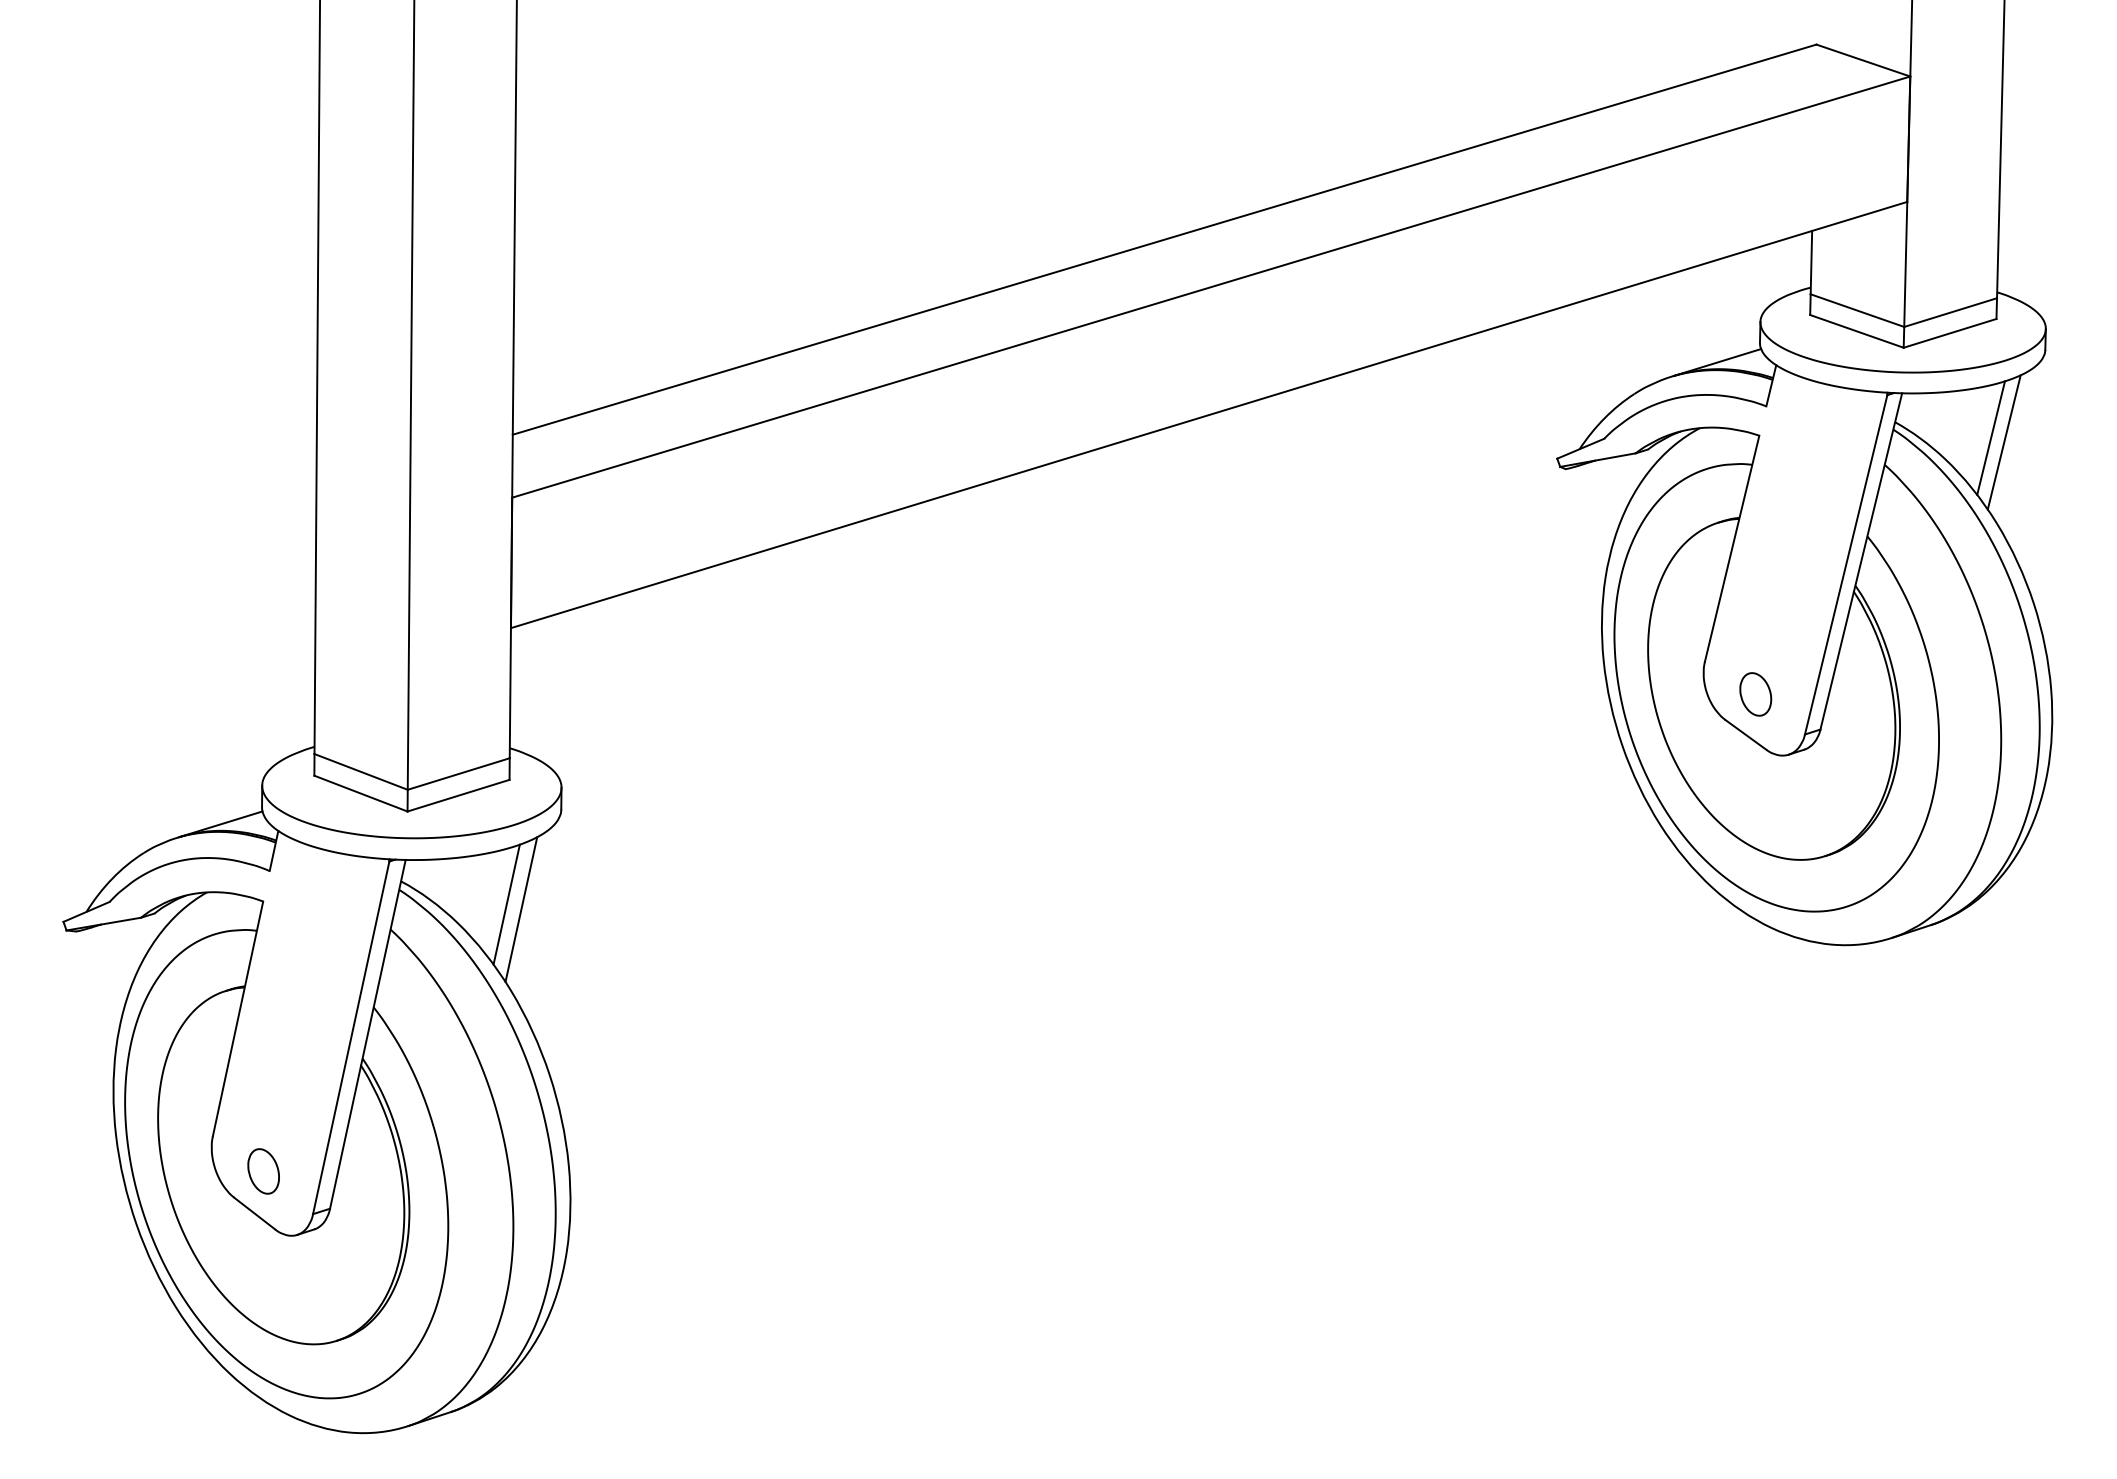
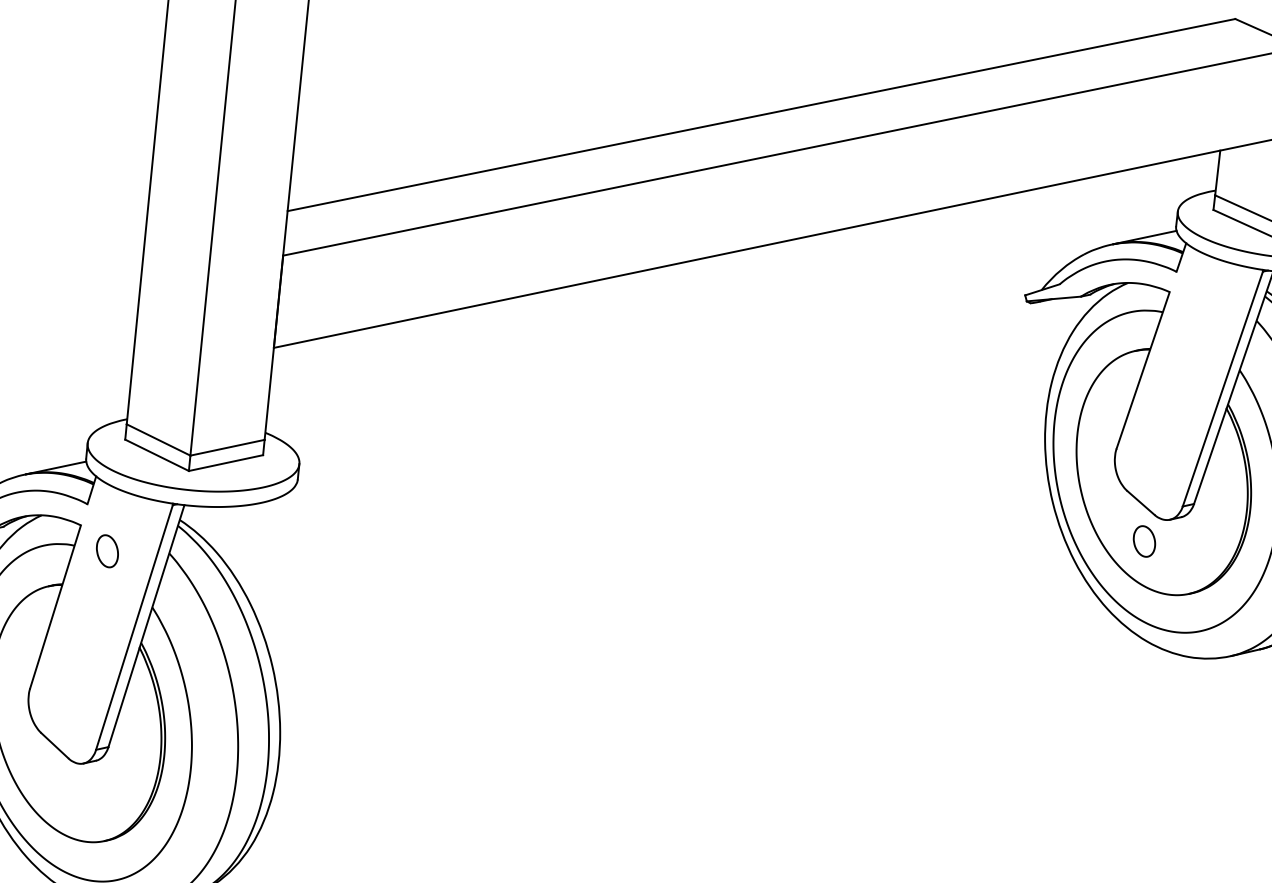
part: (1755, 694) -> (1144, 541), moved
line: (506, 904) -> (252, 543), removed
line: (521, 909) -> (263, 547), removed
part: (263, 1171) -> (107, 551), moved

